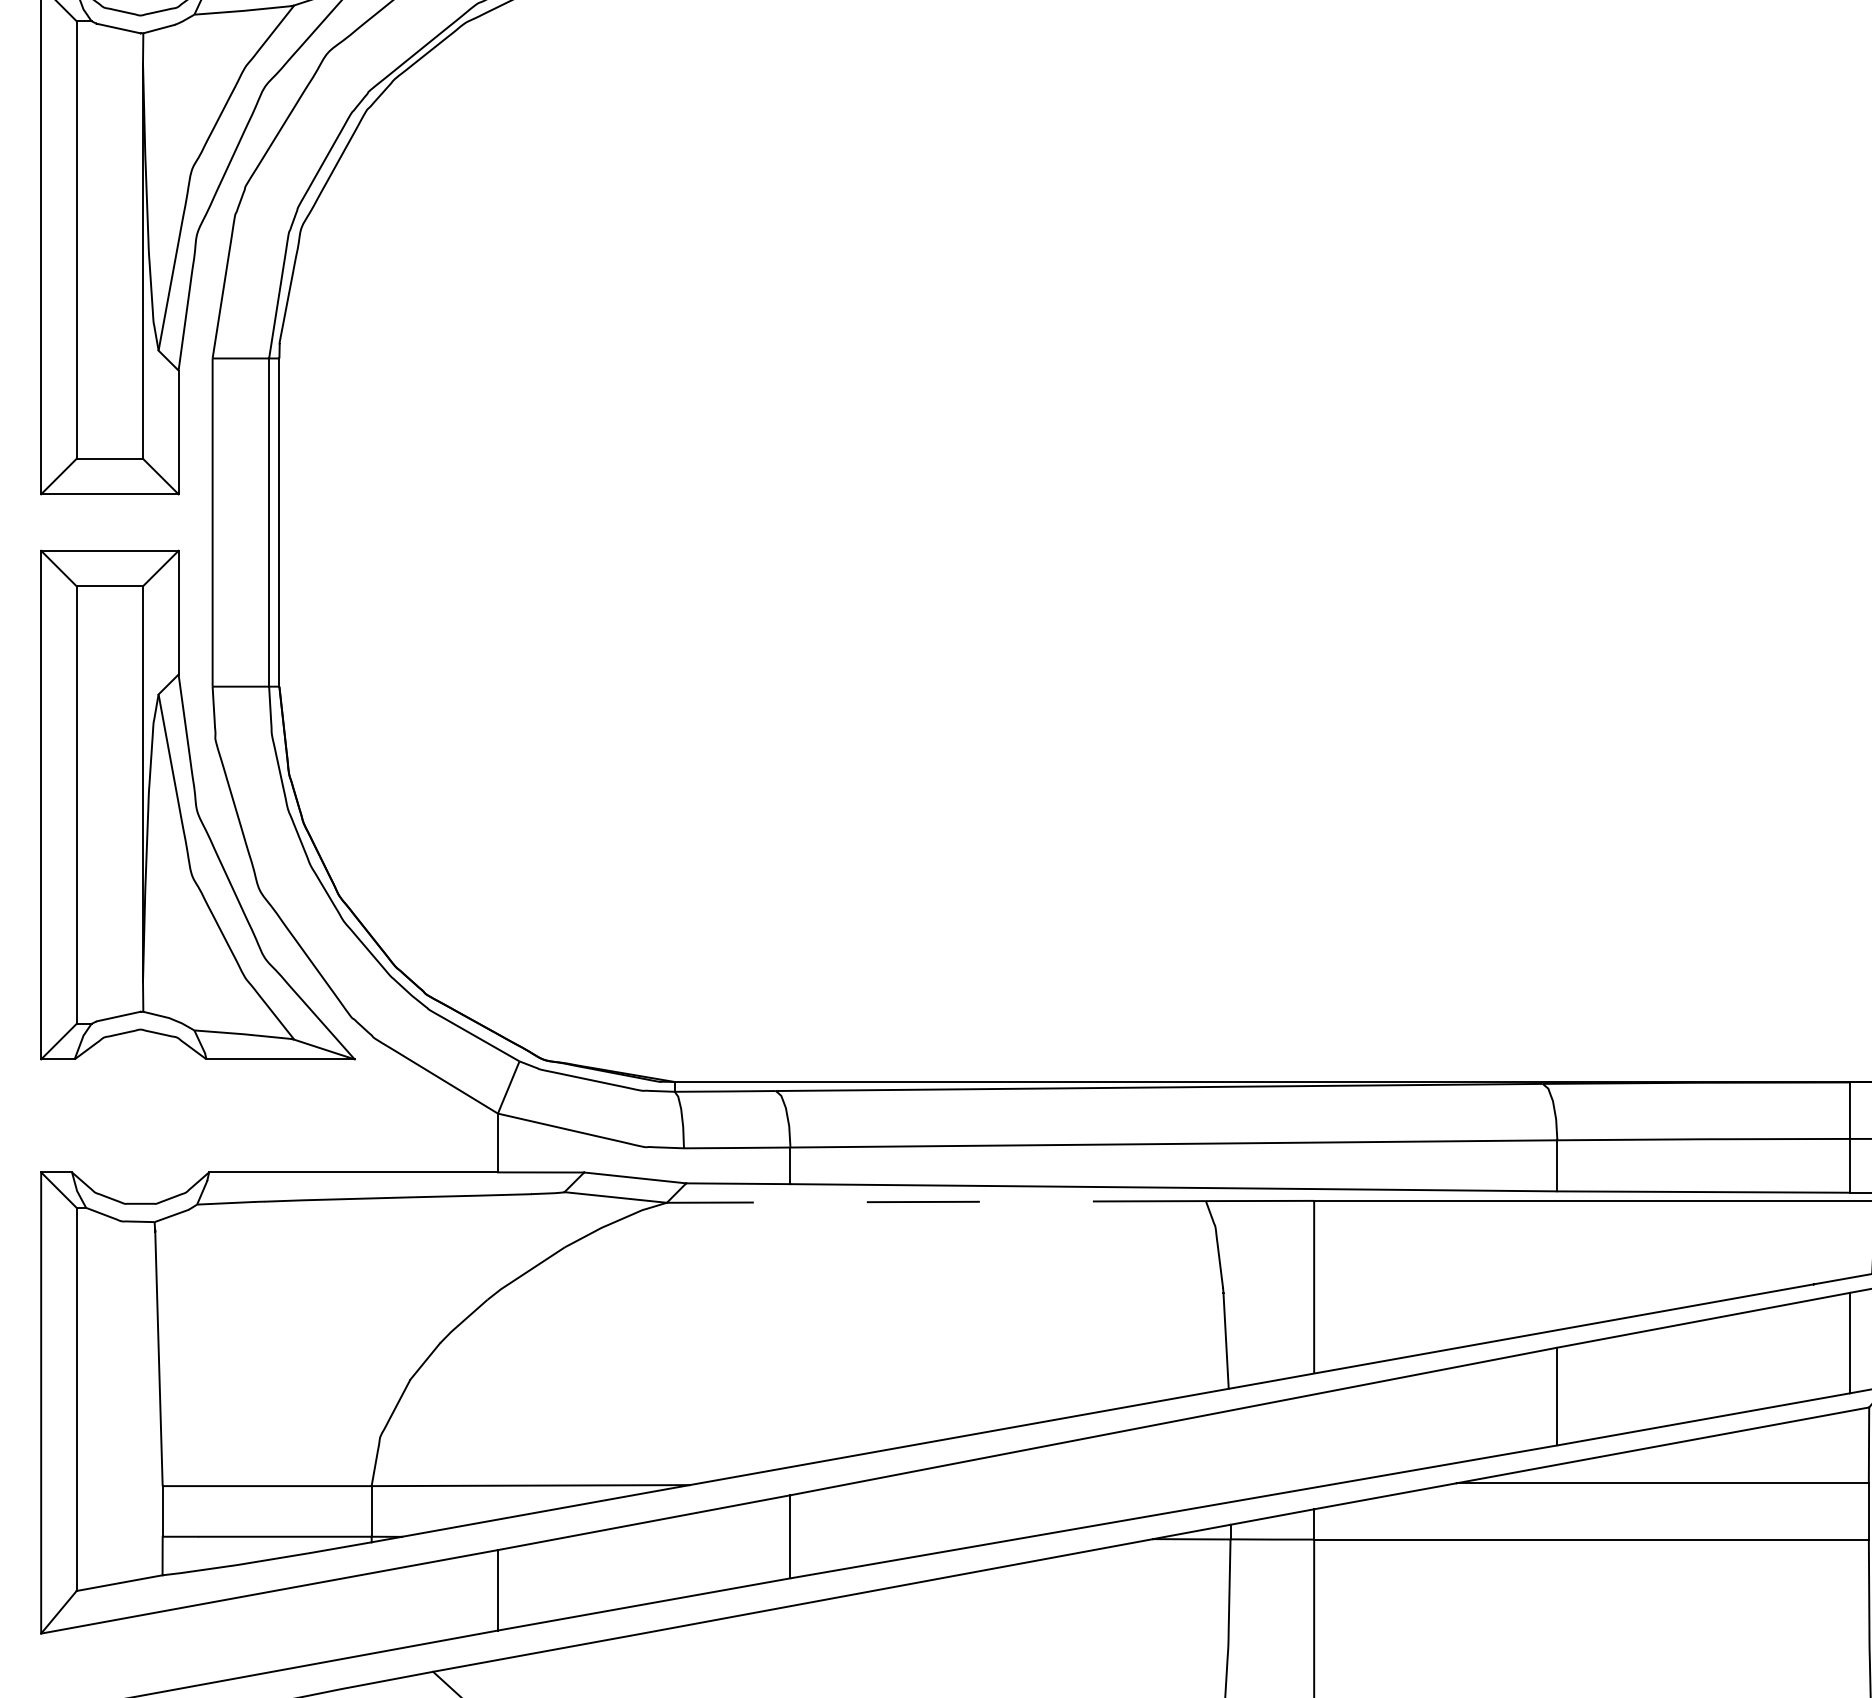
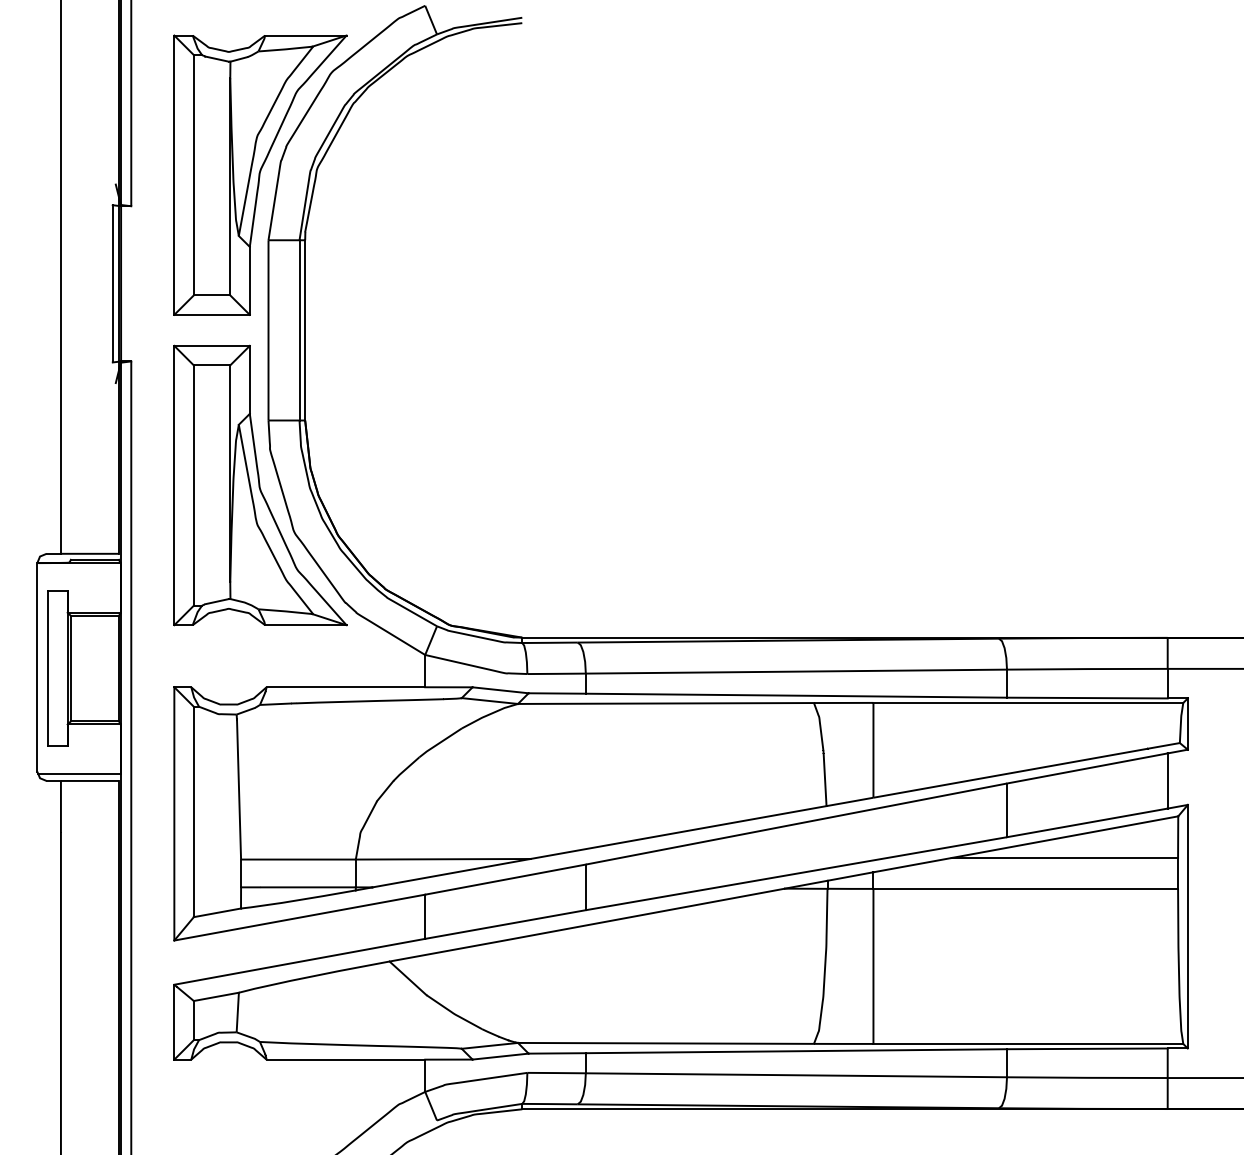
line: (937, 1201) -> (666, 703), dashed -> solid

